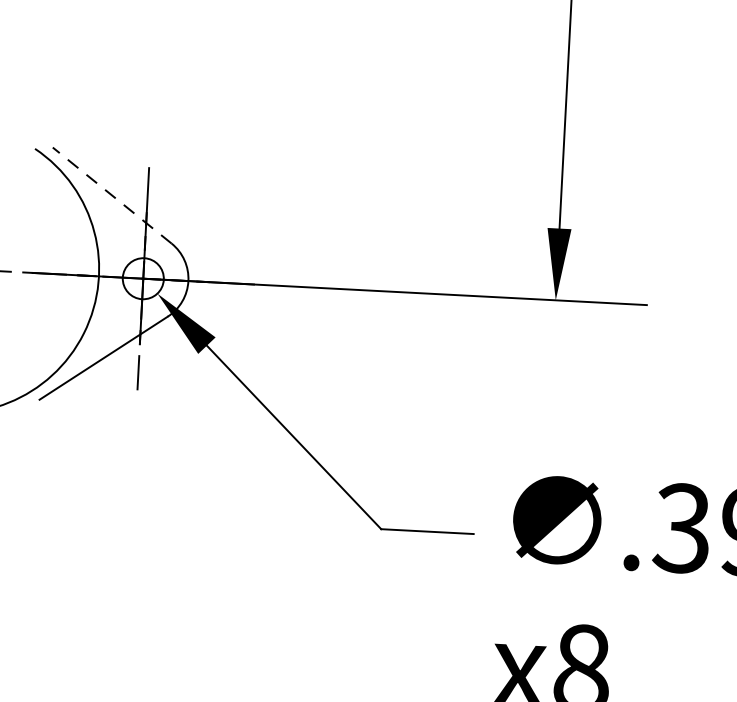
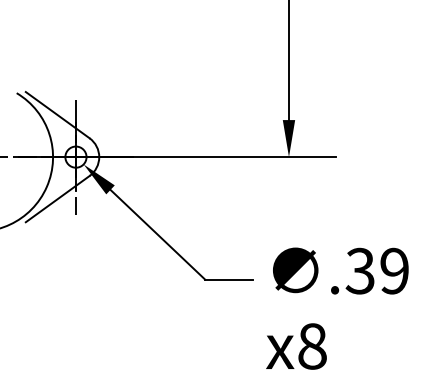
line: (111, 194) -> (57, 114), dashed -> solid

